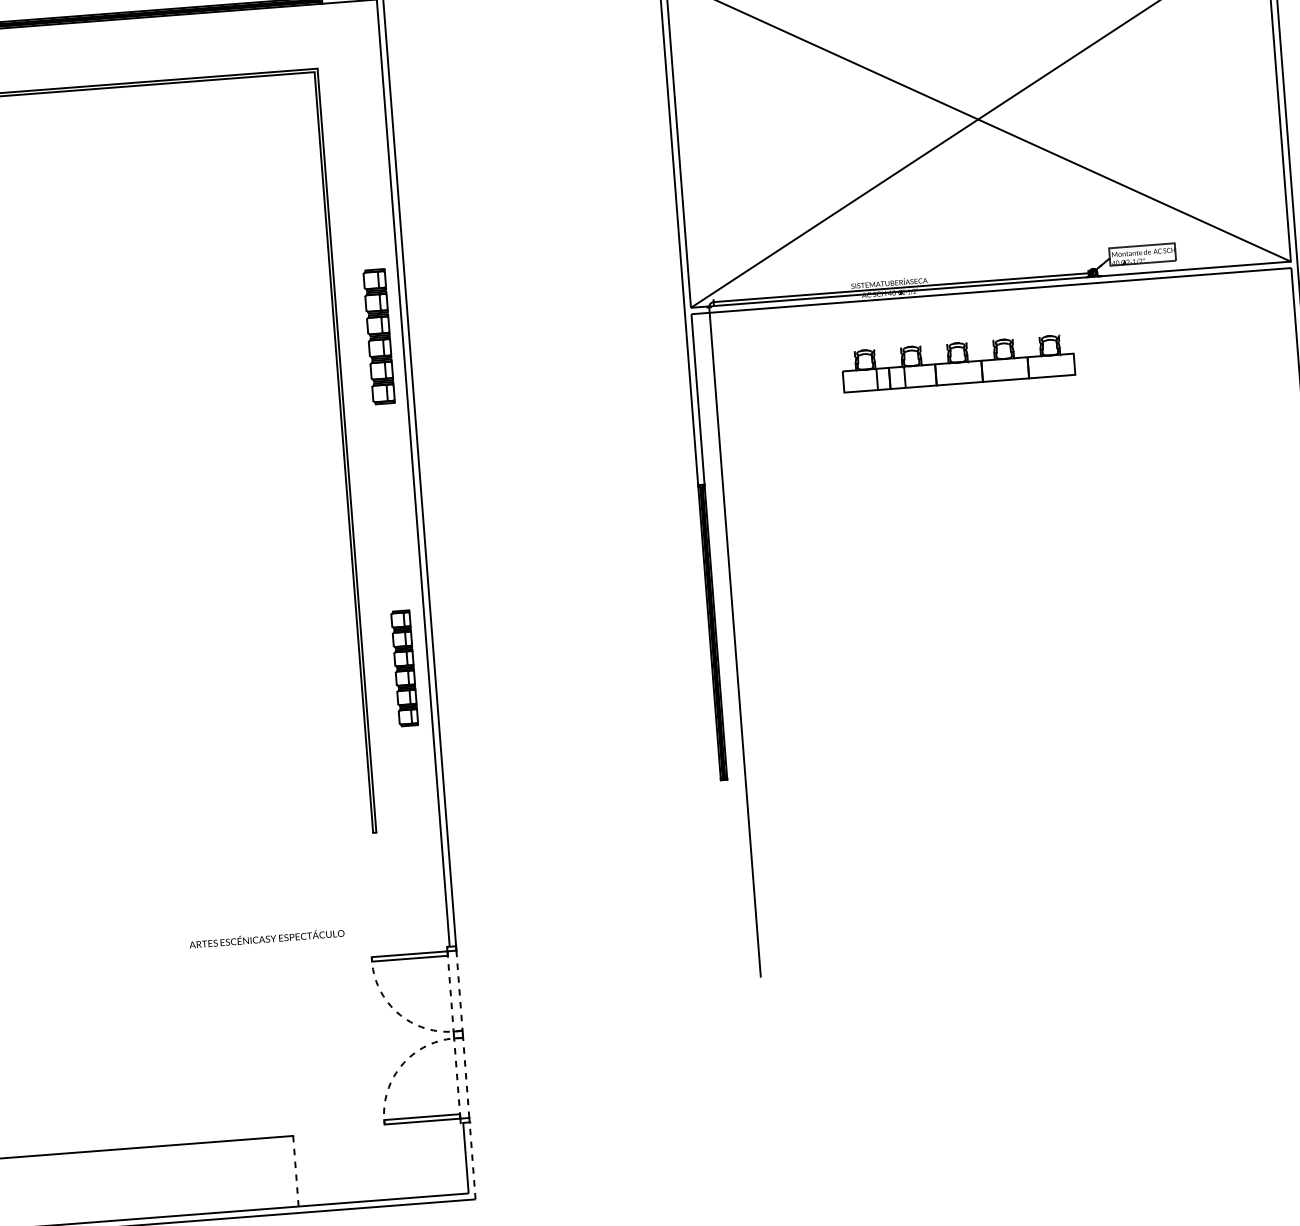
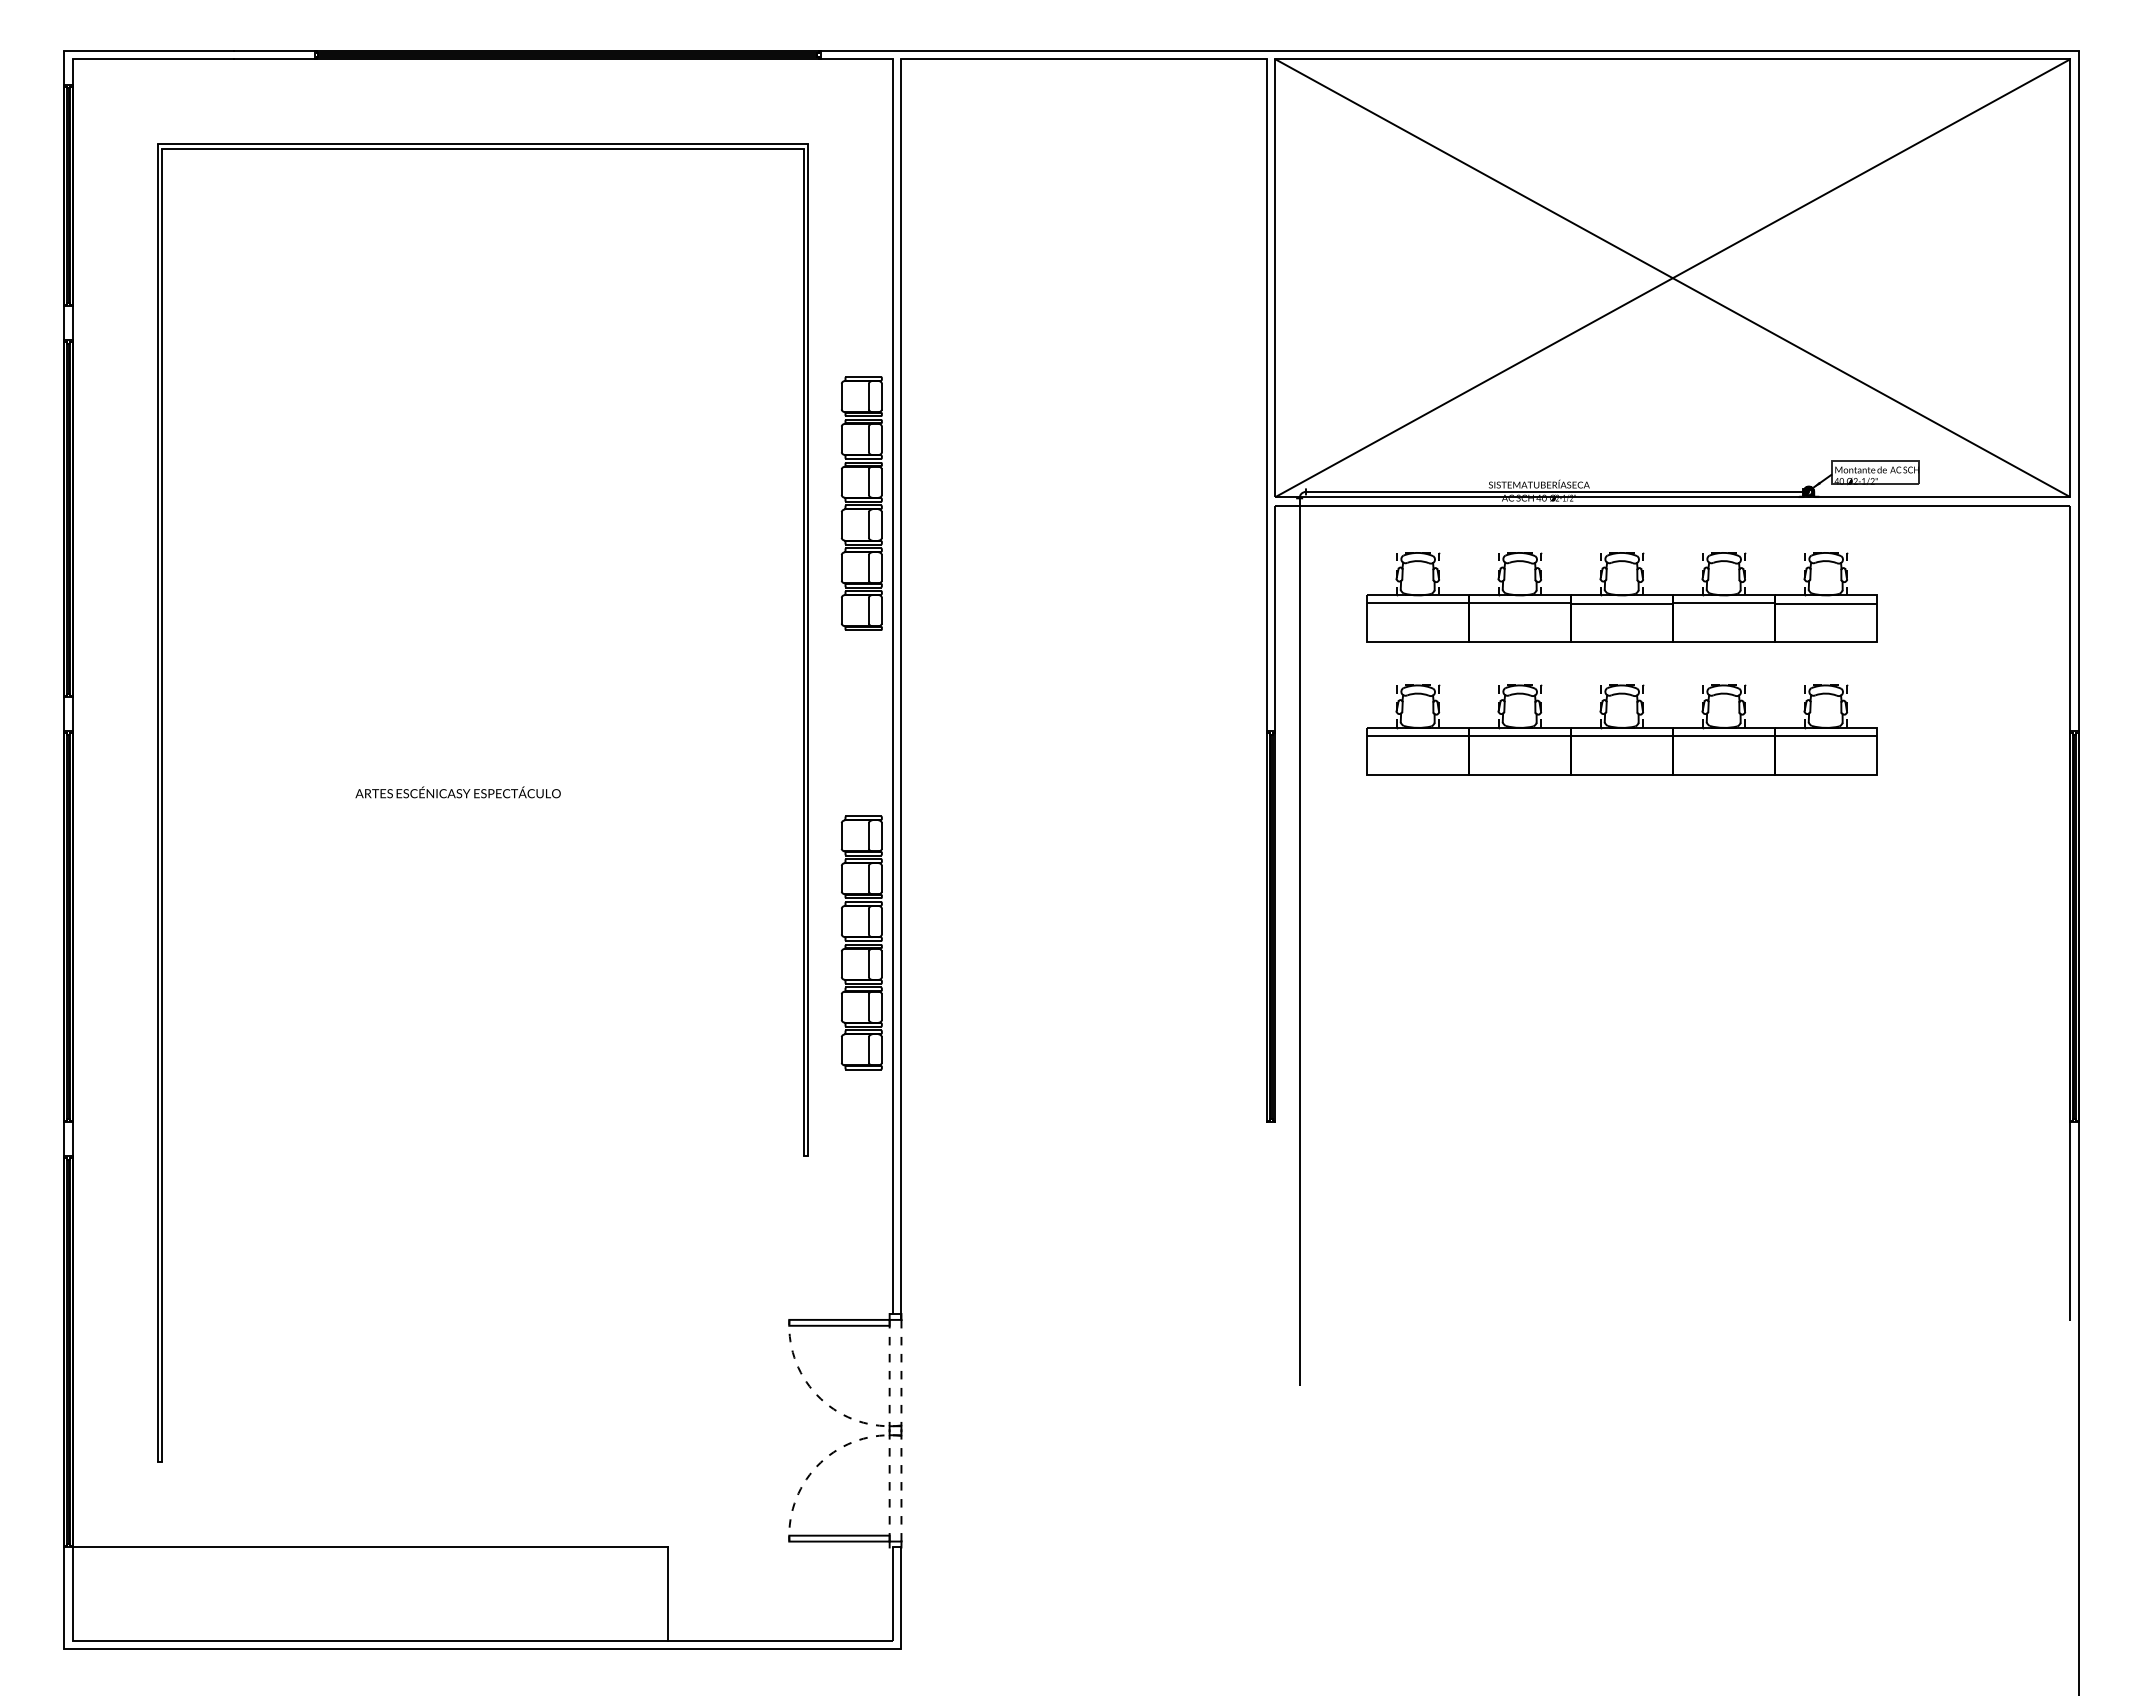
part: (378, 336) -> (861, 503), size x1.43
part: (958, 363) -> (1621, 597), size x1.67
part: (965, 463) -> (1621, 729), added
part: (404, 668) -> (861, 942), size x1.67
text: (266, 938) -> (457, 792), moved
line: (472, 1160) -> (901, 1598), dashed -> solid
line: (295, 1171) -> (667, 1594), dashed -> solid

